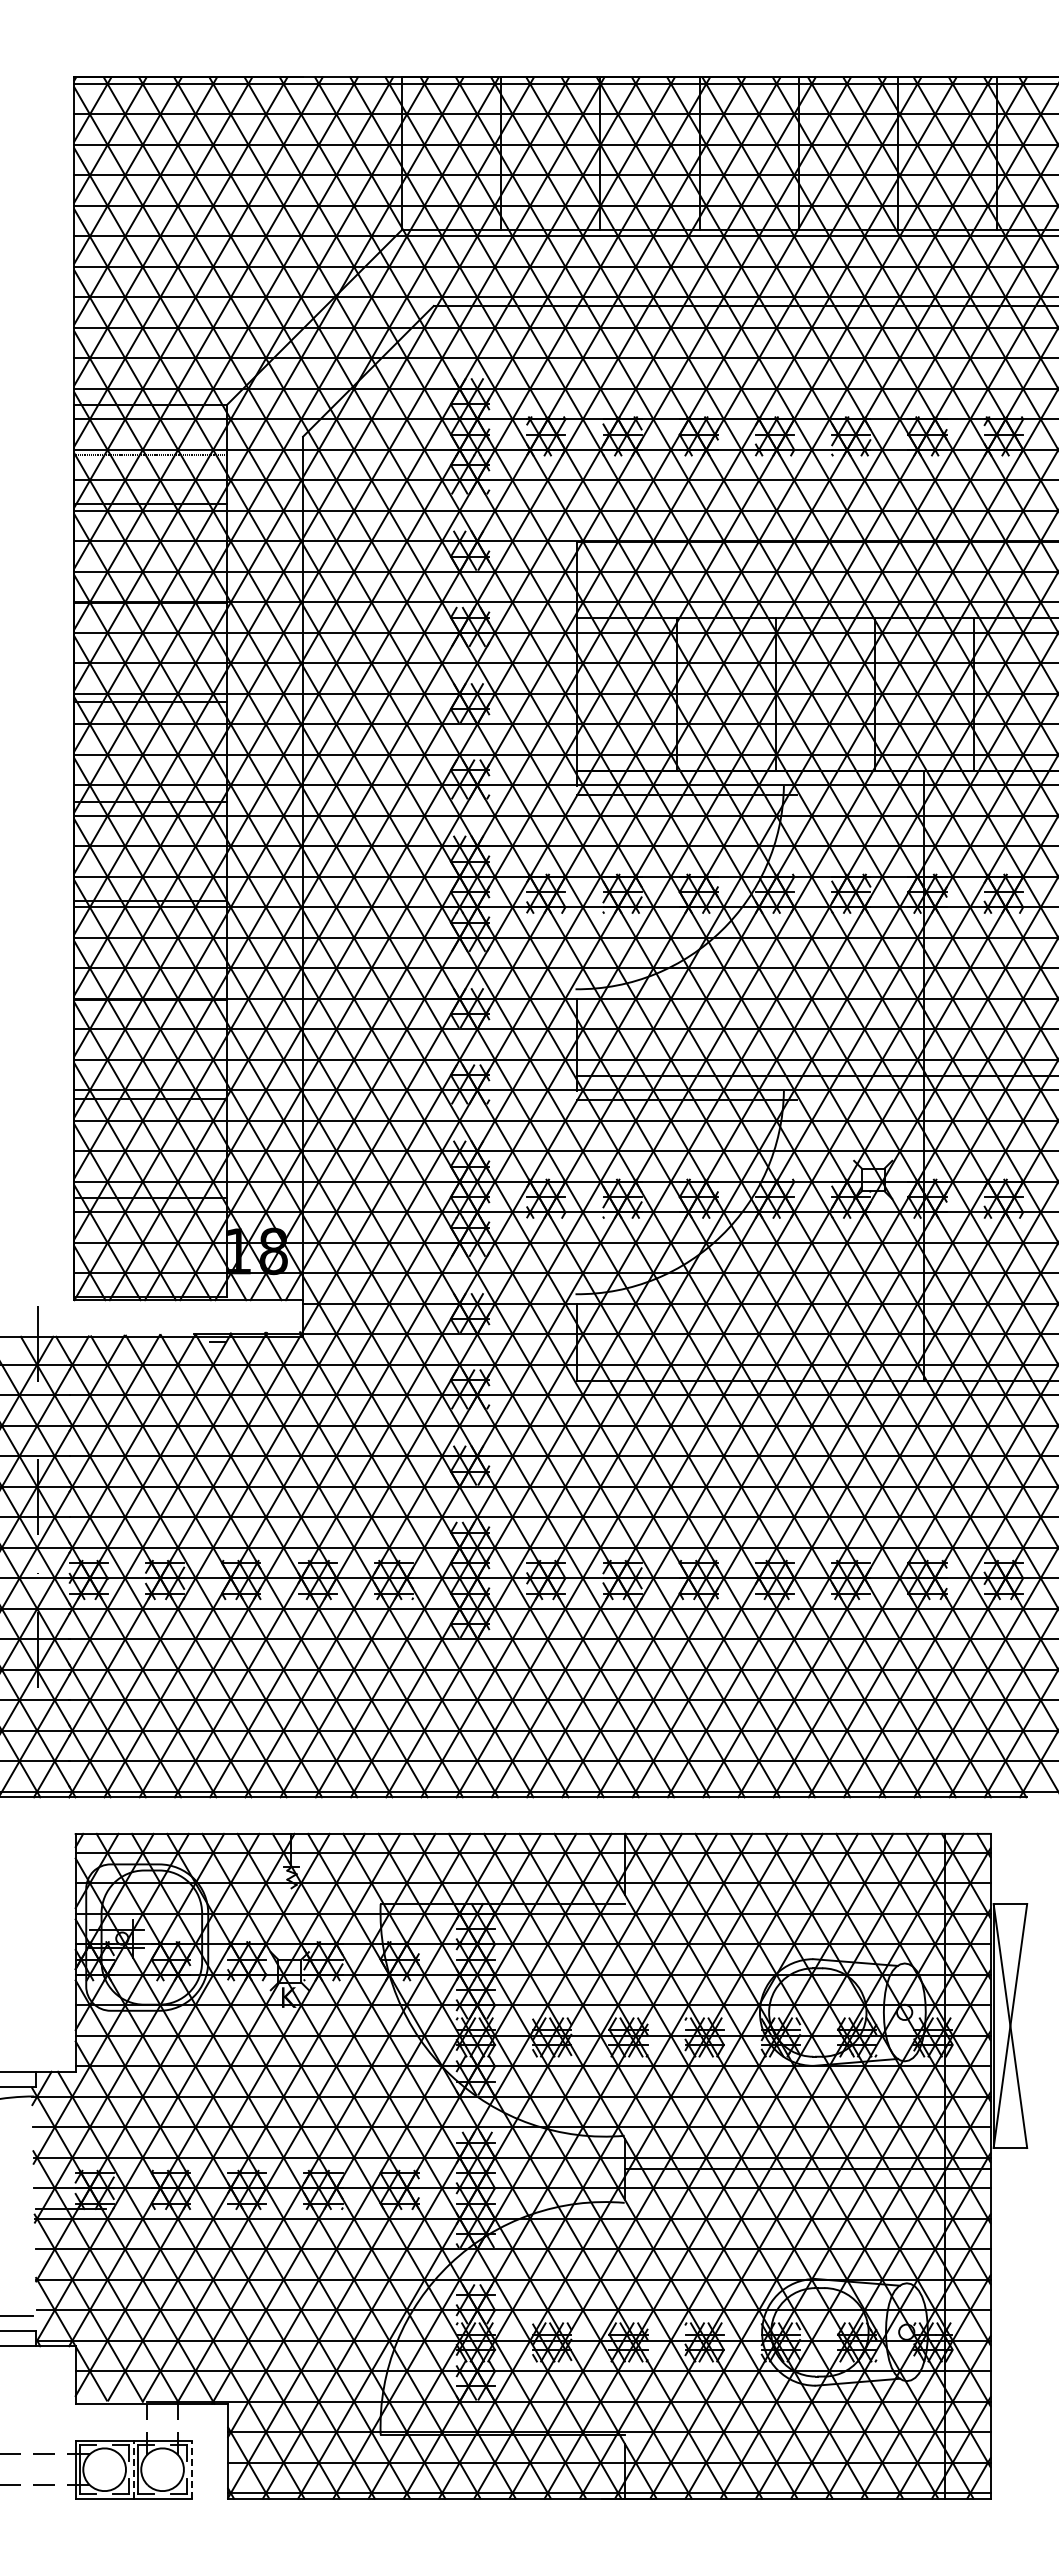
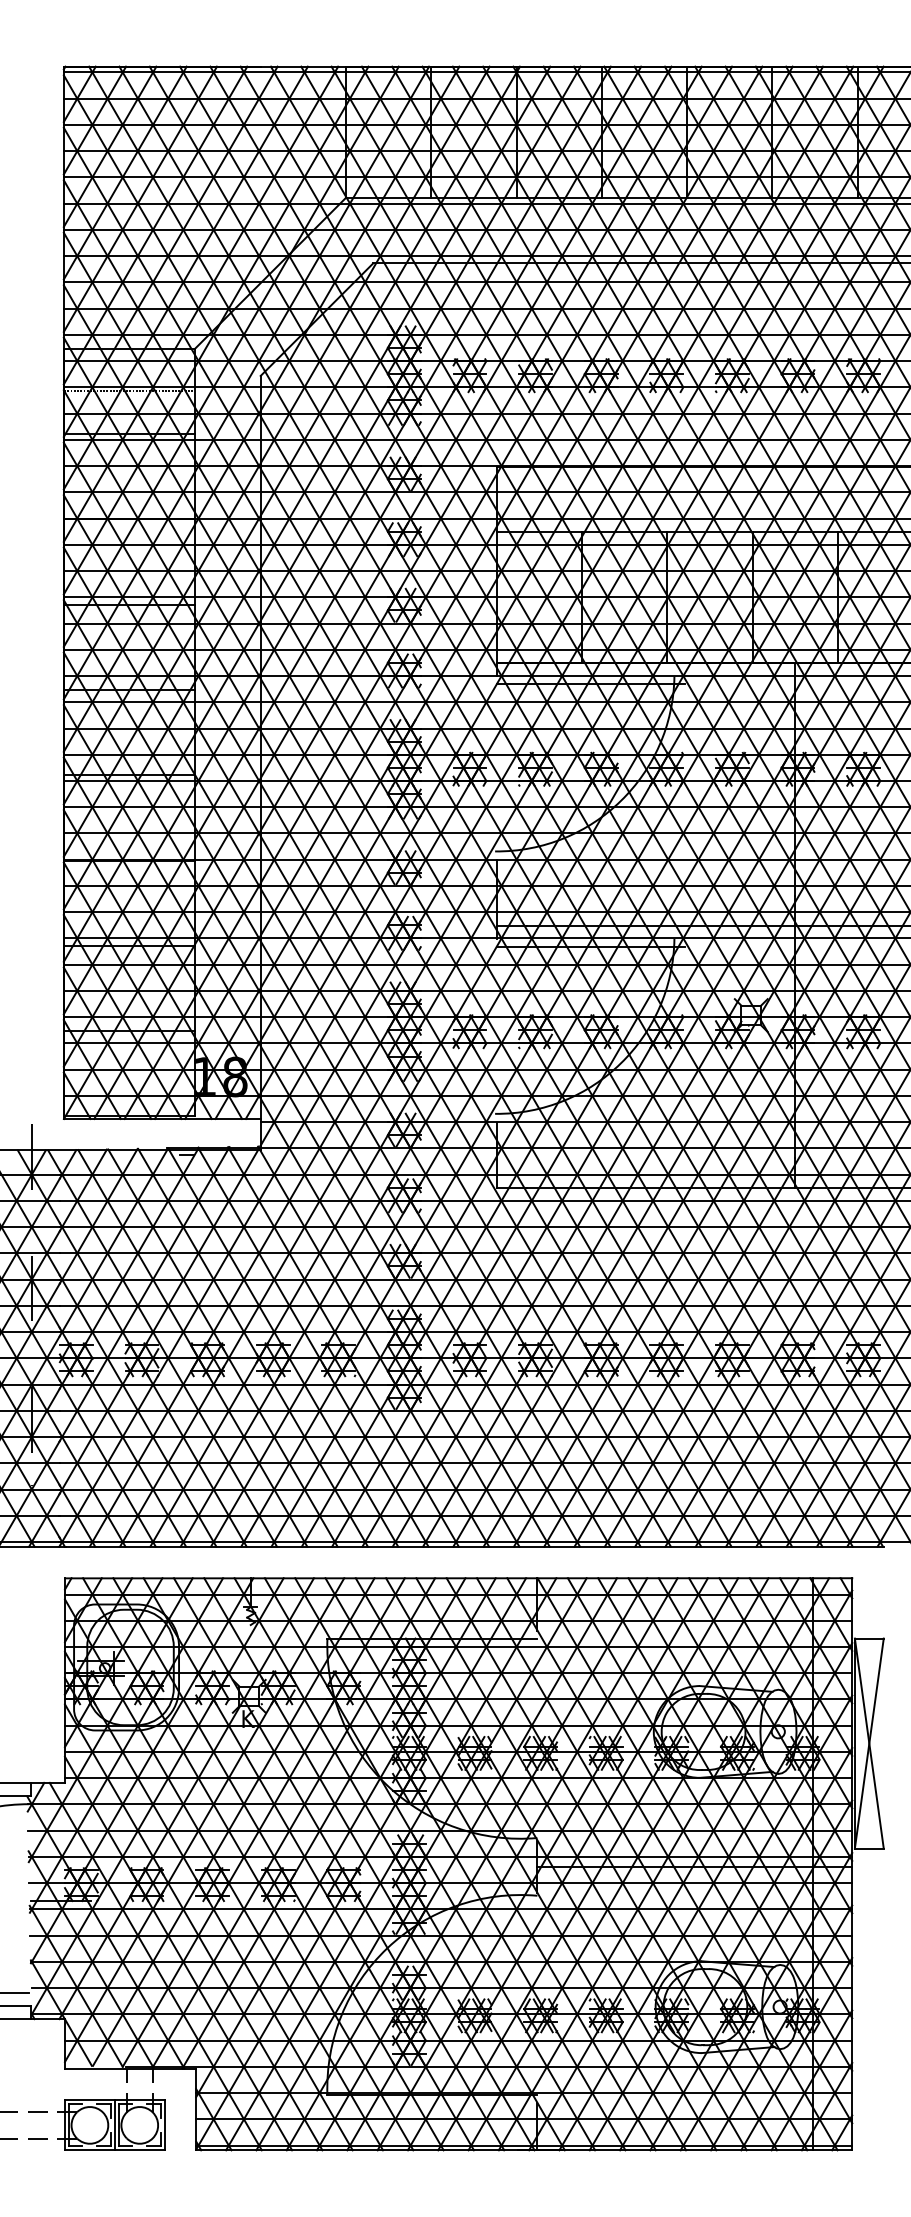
line: (133, 2469) -> (114, 2125), dashed -> solid
line: (191, 2469) -> (164, 2125), dashed -> solid

